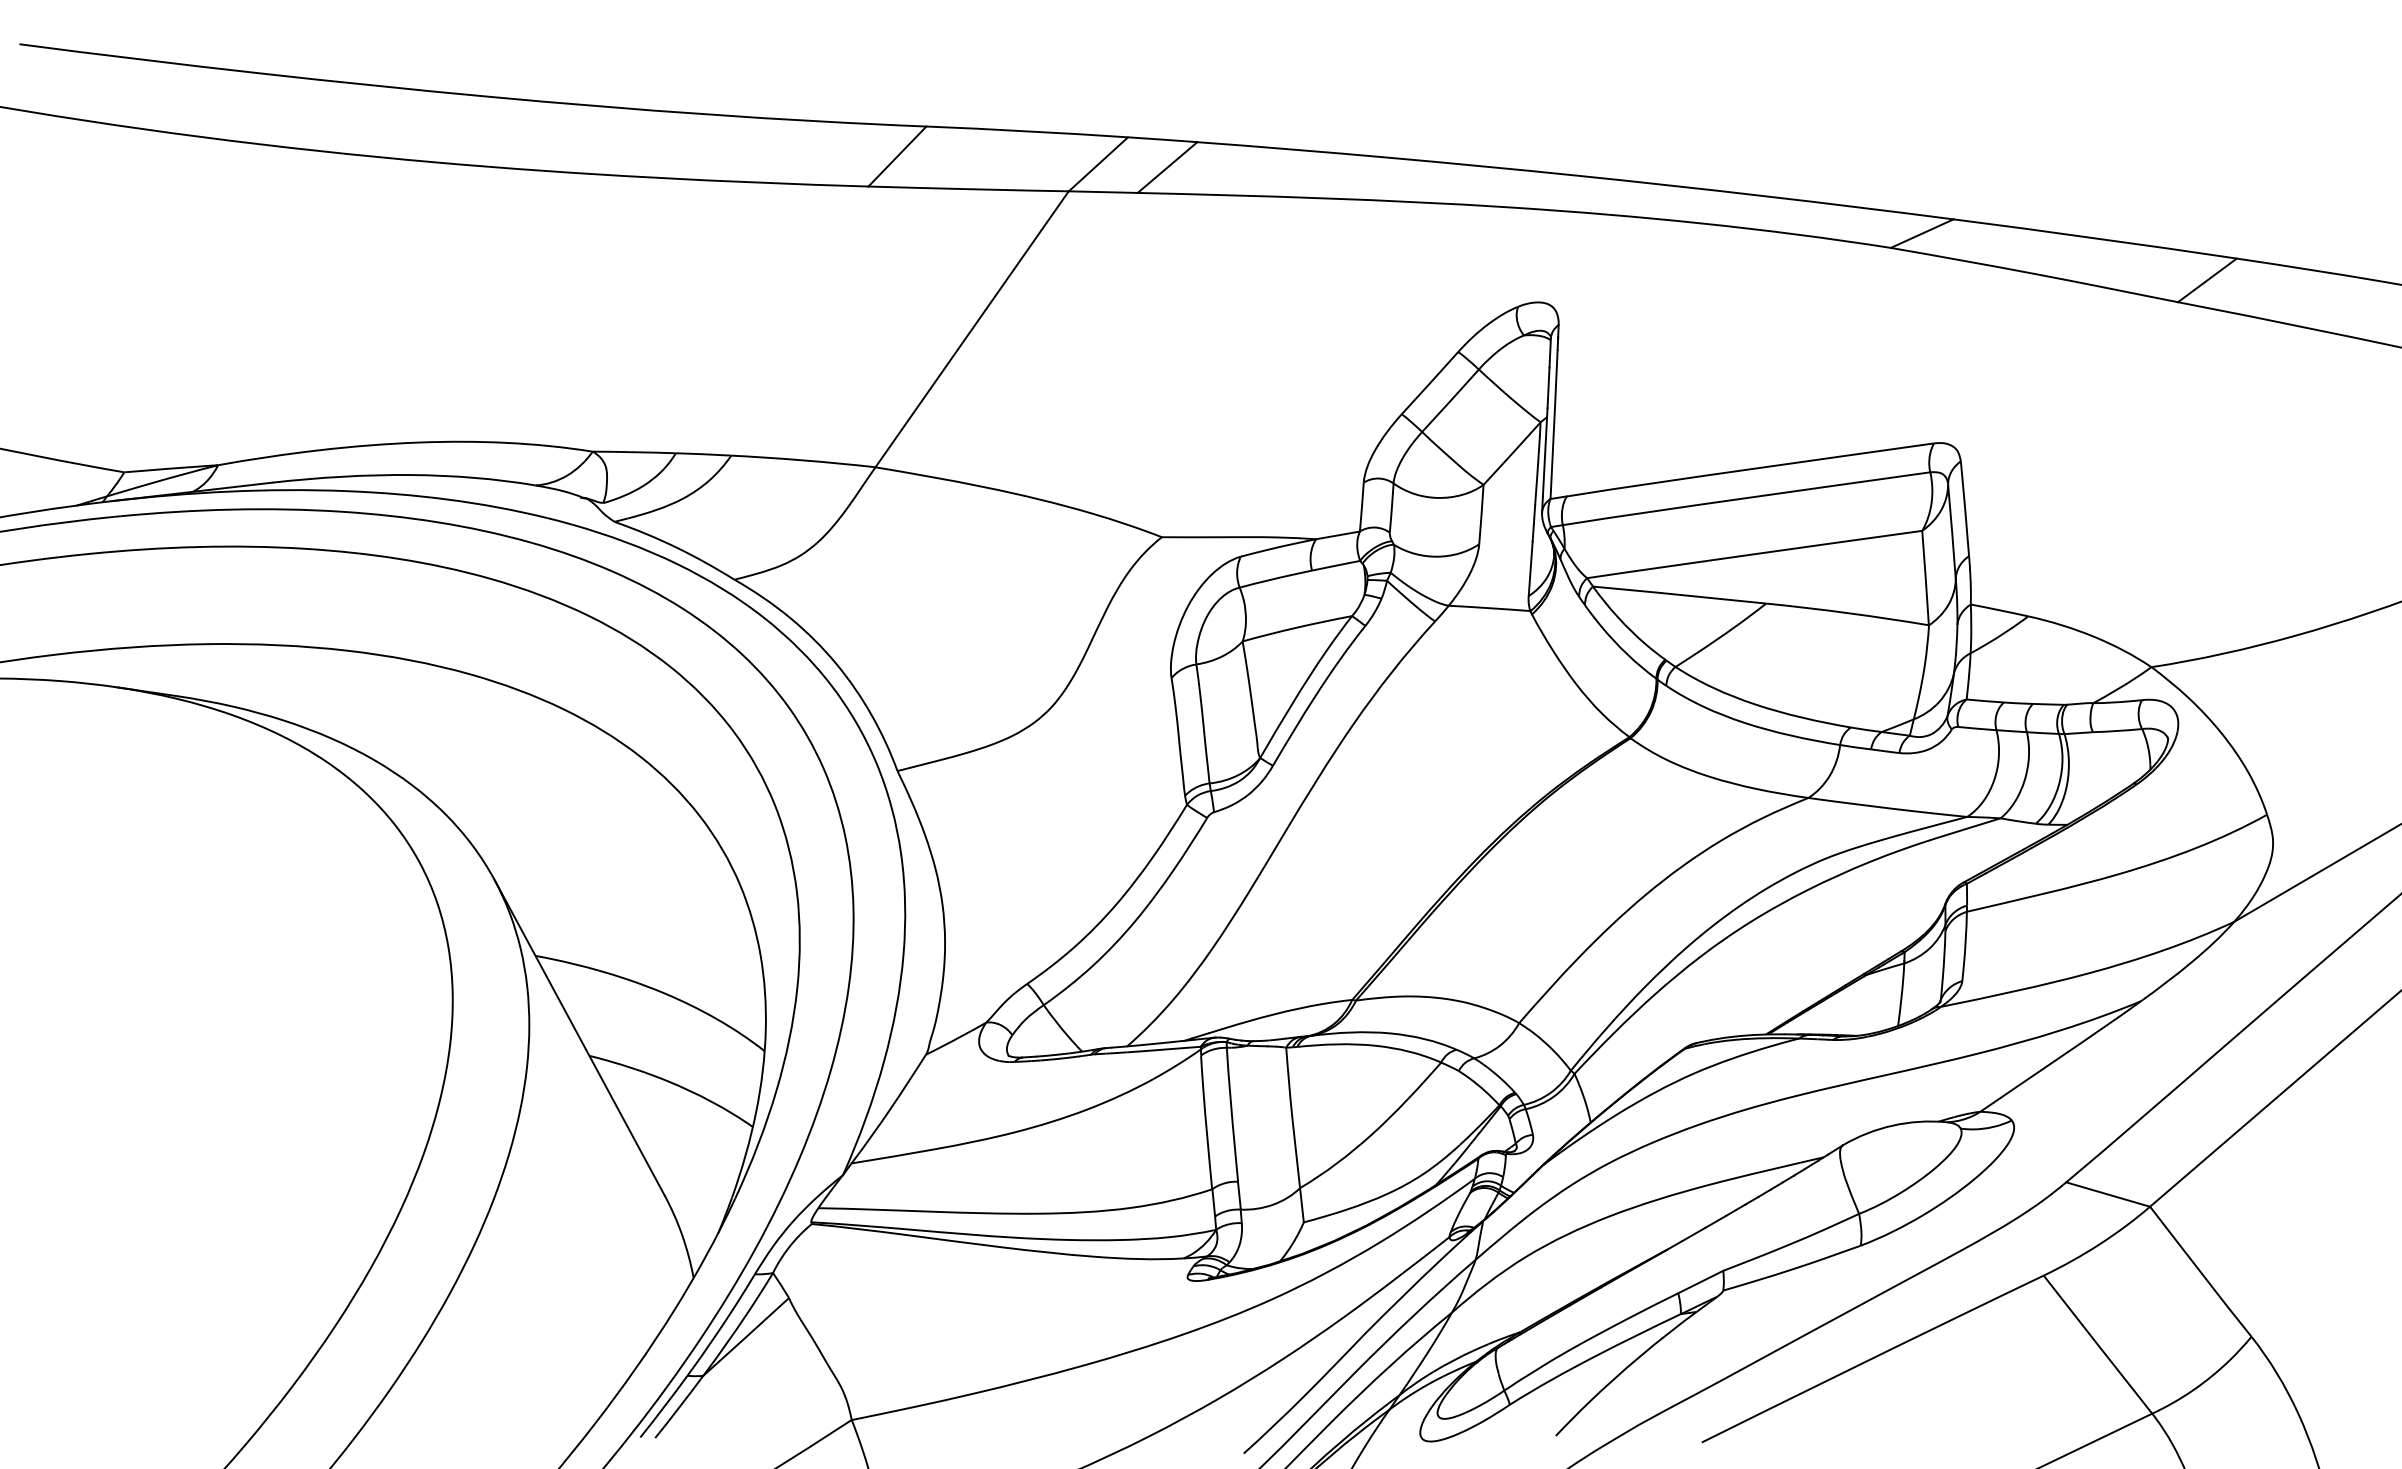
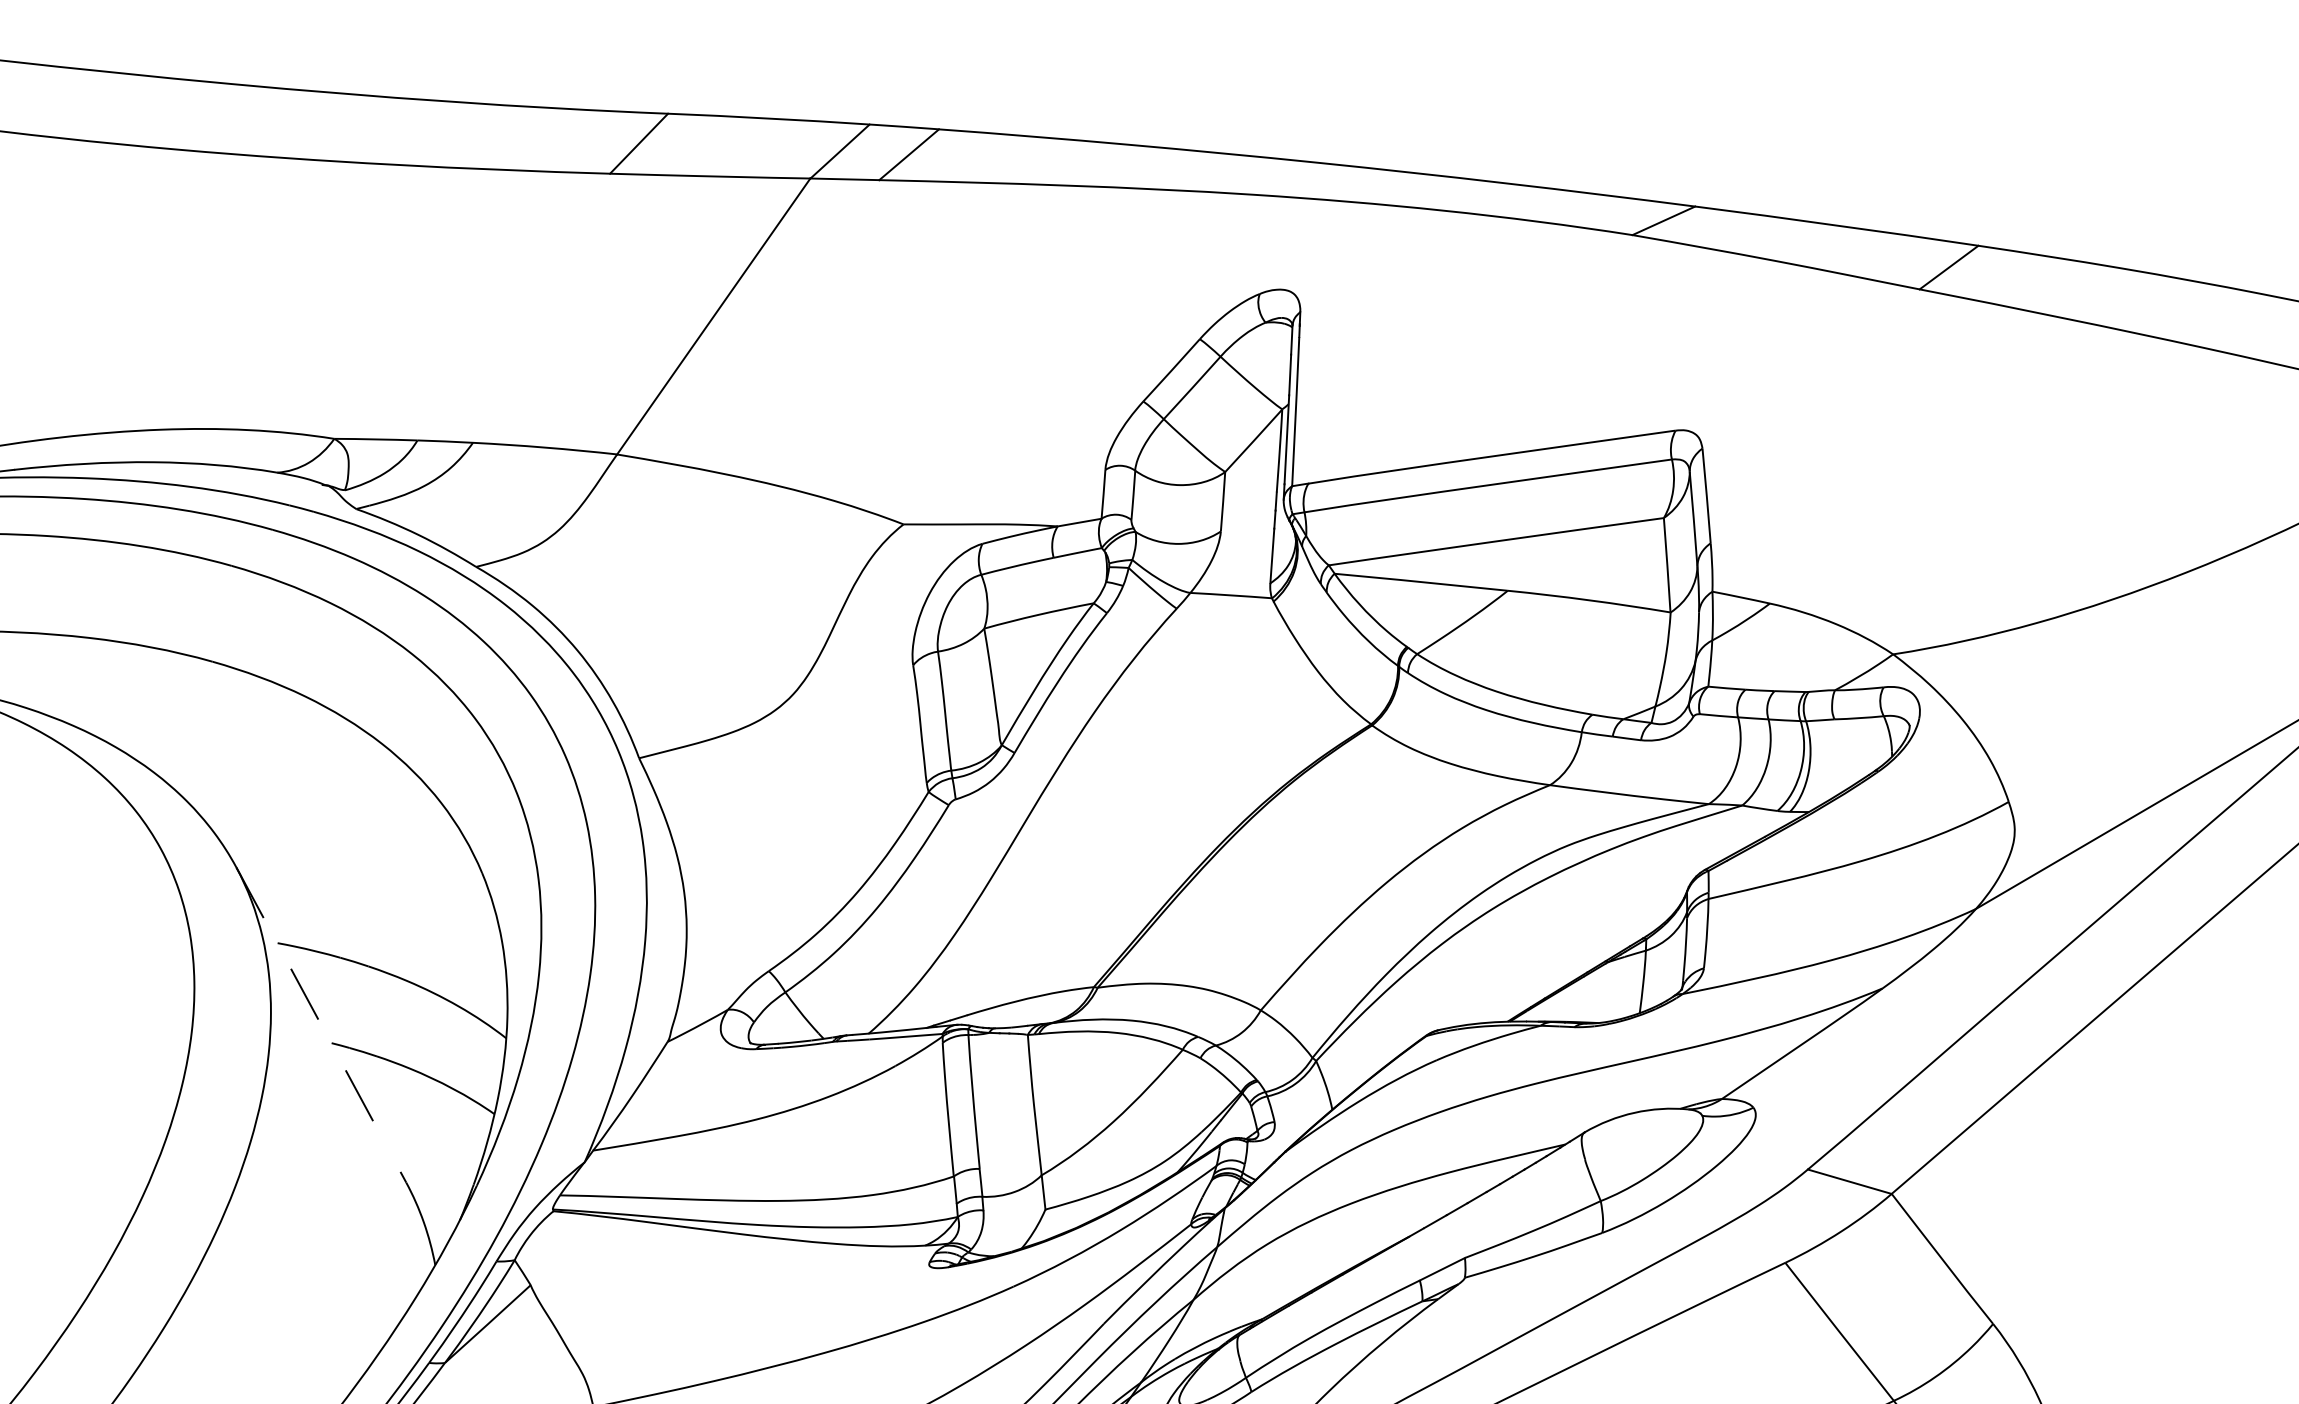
line: (579, 1038) -> (321, 1025), solid -> dashed

